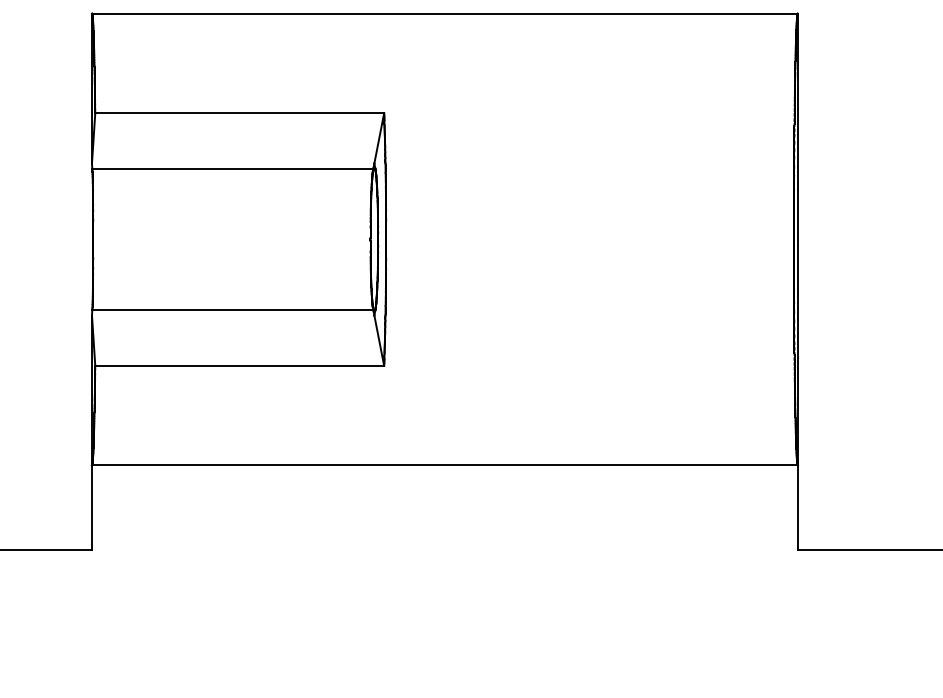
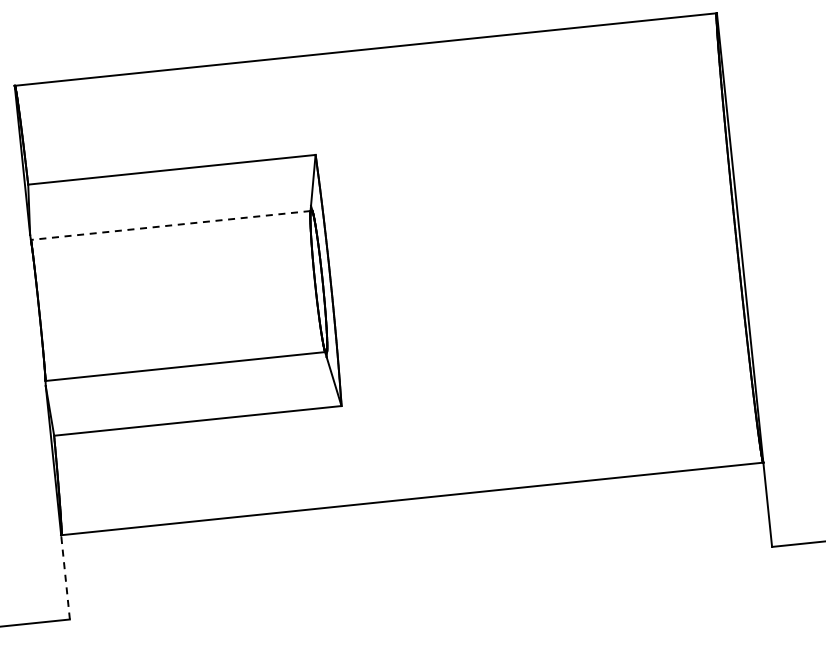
line: (232, 168) -> (170, 225), solid -> dashed
line: (92, 507) -> (66, 577), solid -> dashed

